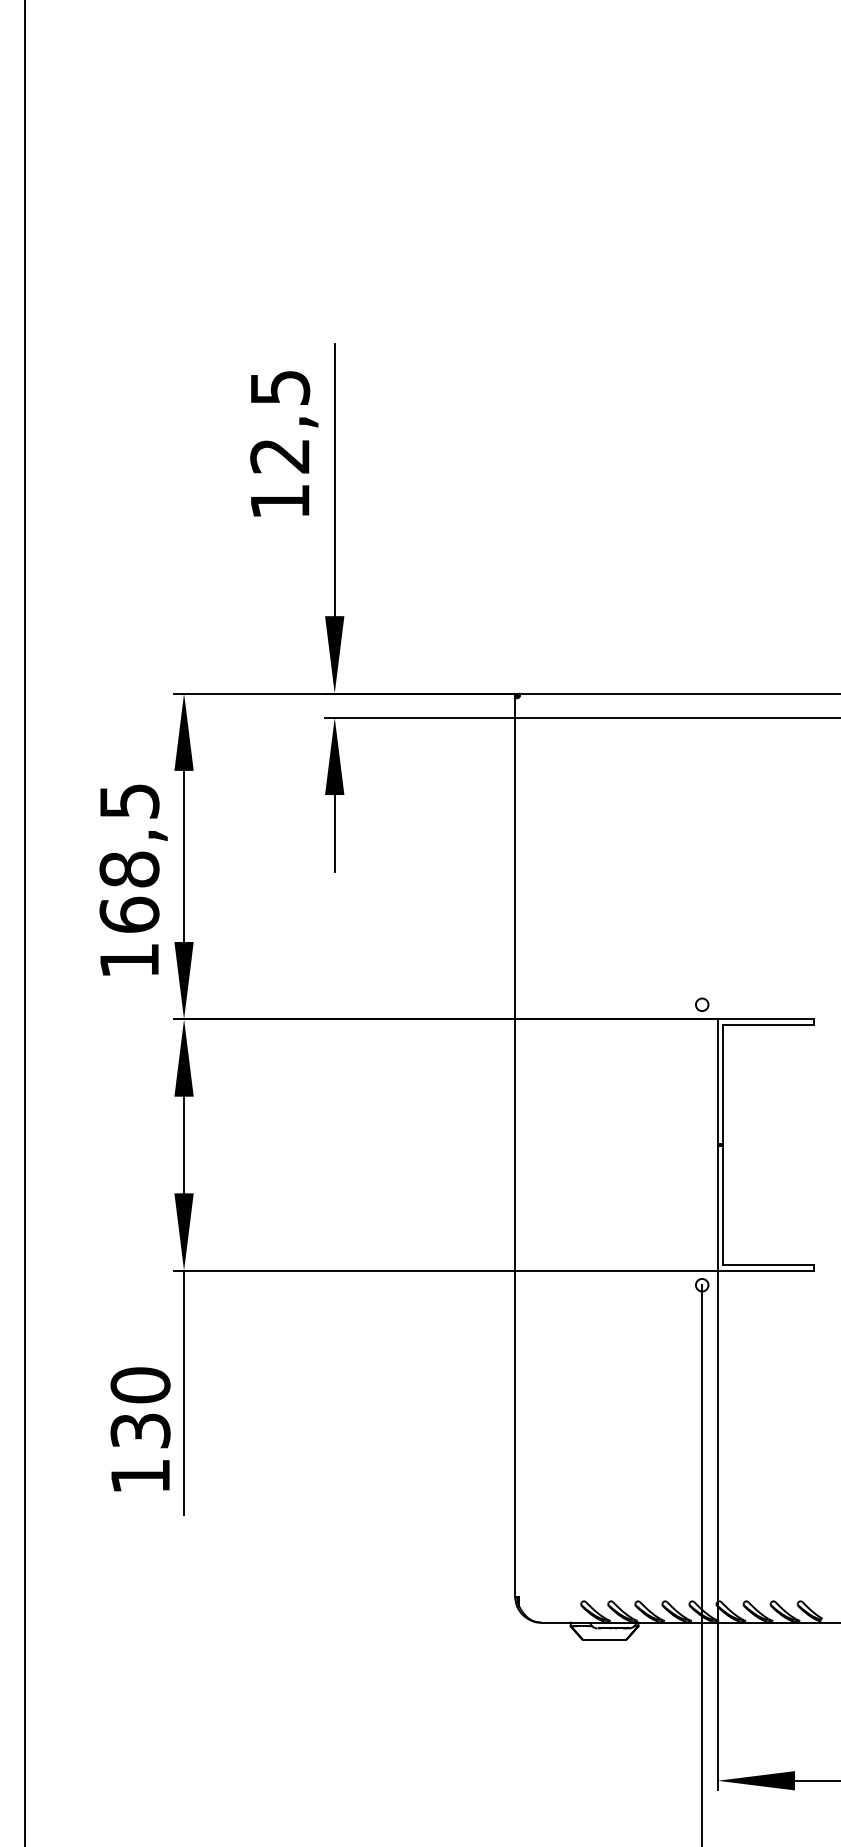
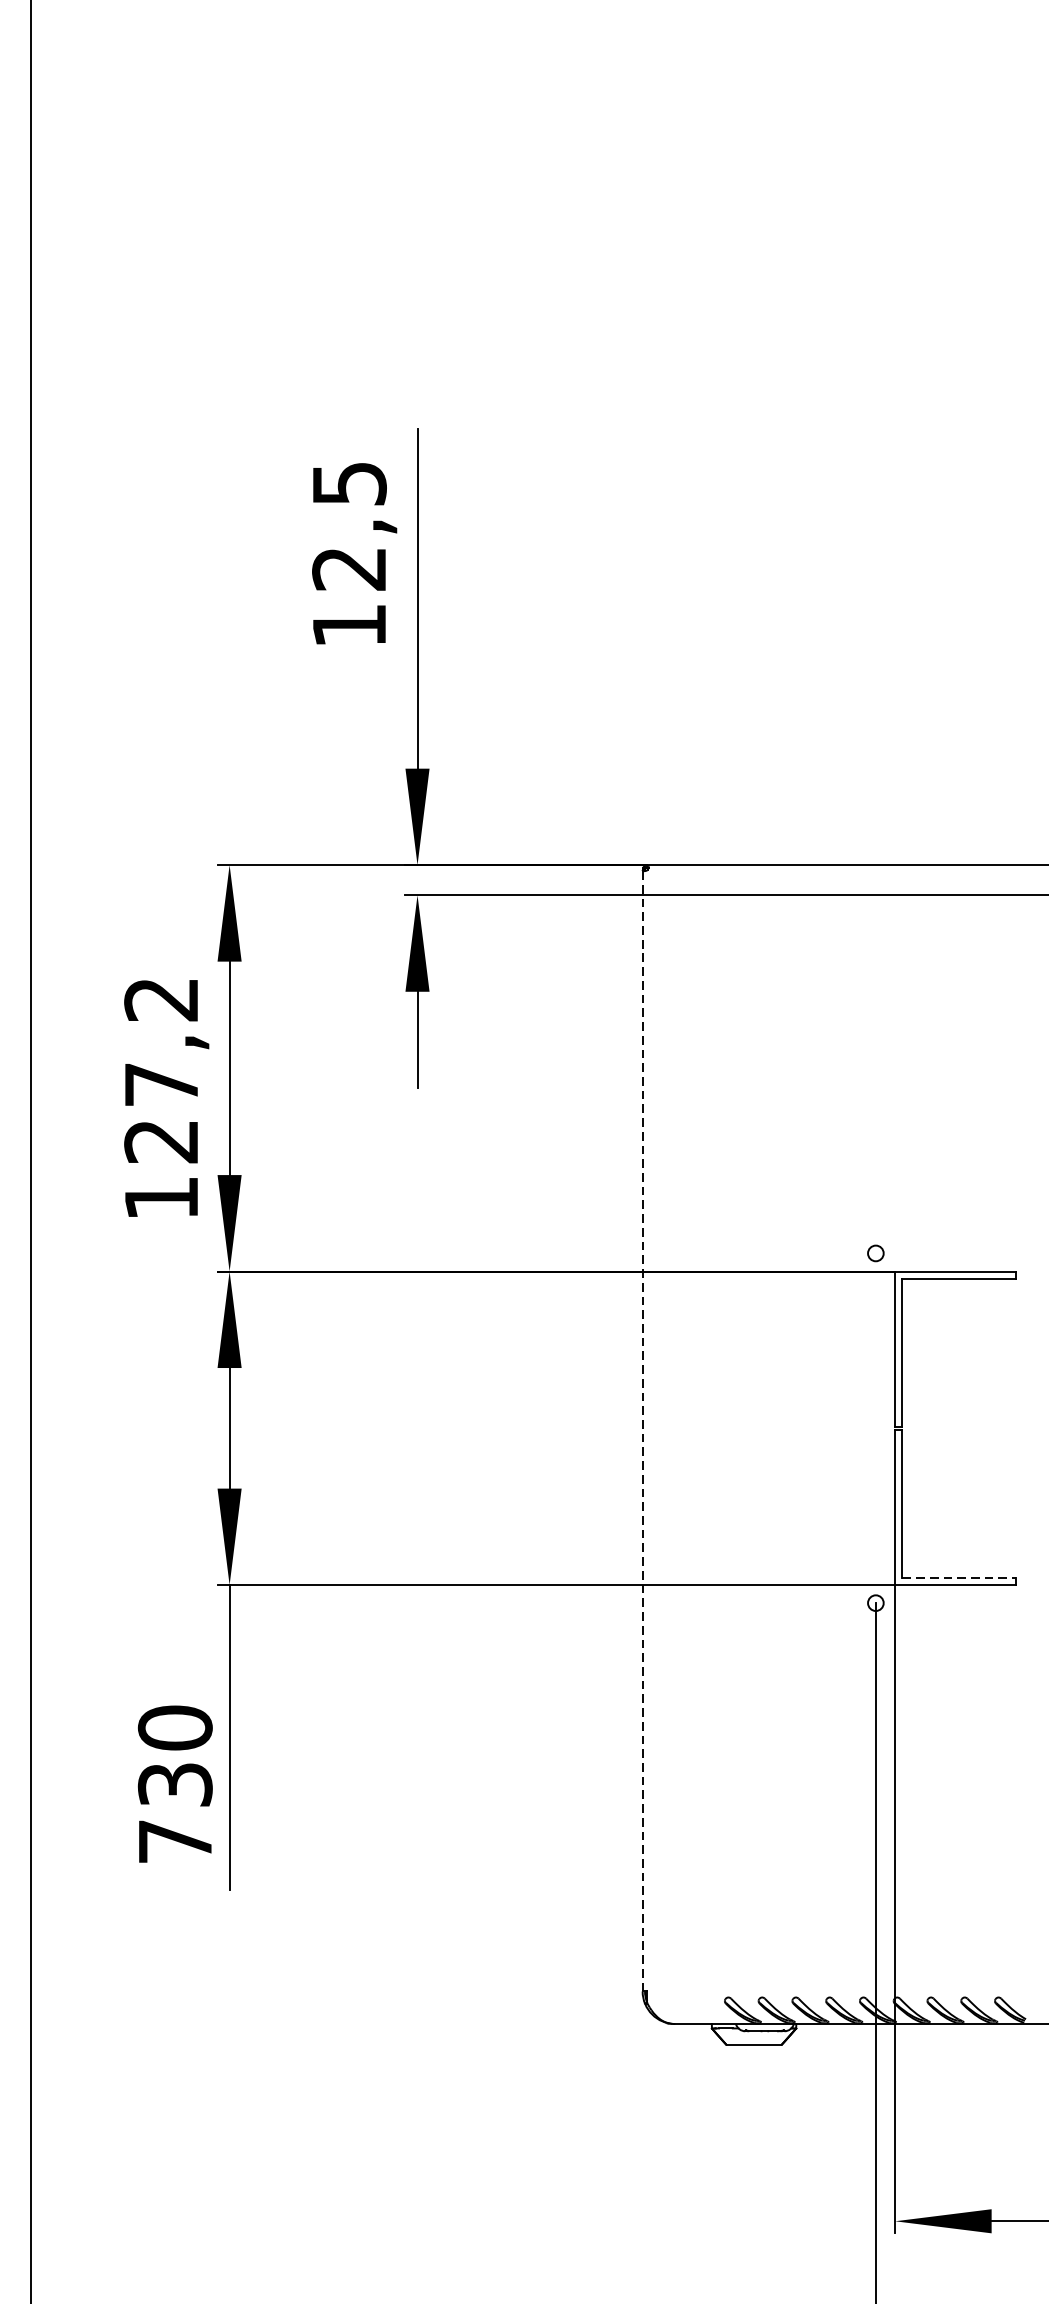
text: (129, 858) -> (161, 1070), 168,5 -> 127,2
line: (515, 1147) -> (642, 1431), solid -> dashed
line: (769, 1264) -> (959, 1577), solid -> dashed
text: (140, 1476) -> (175, 1841), 130 -> 730

